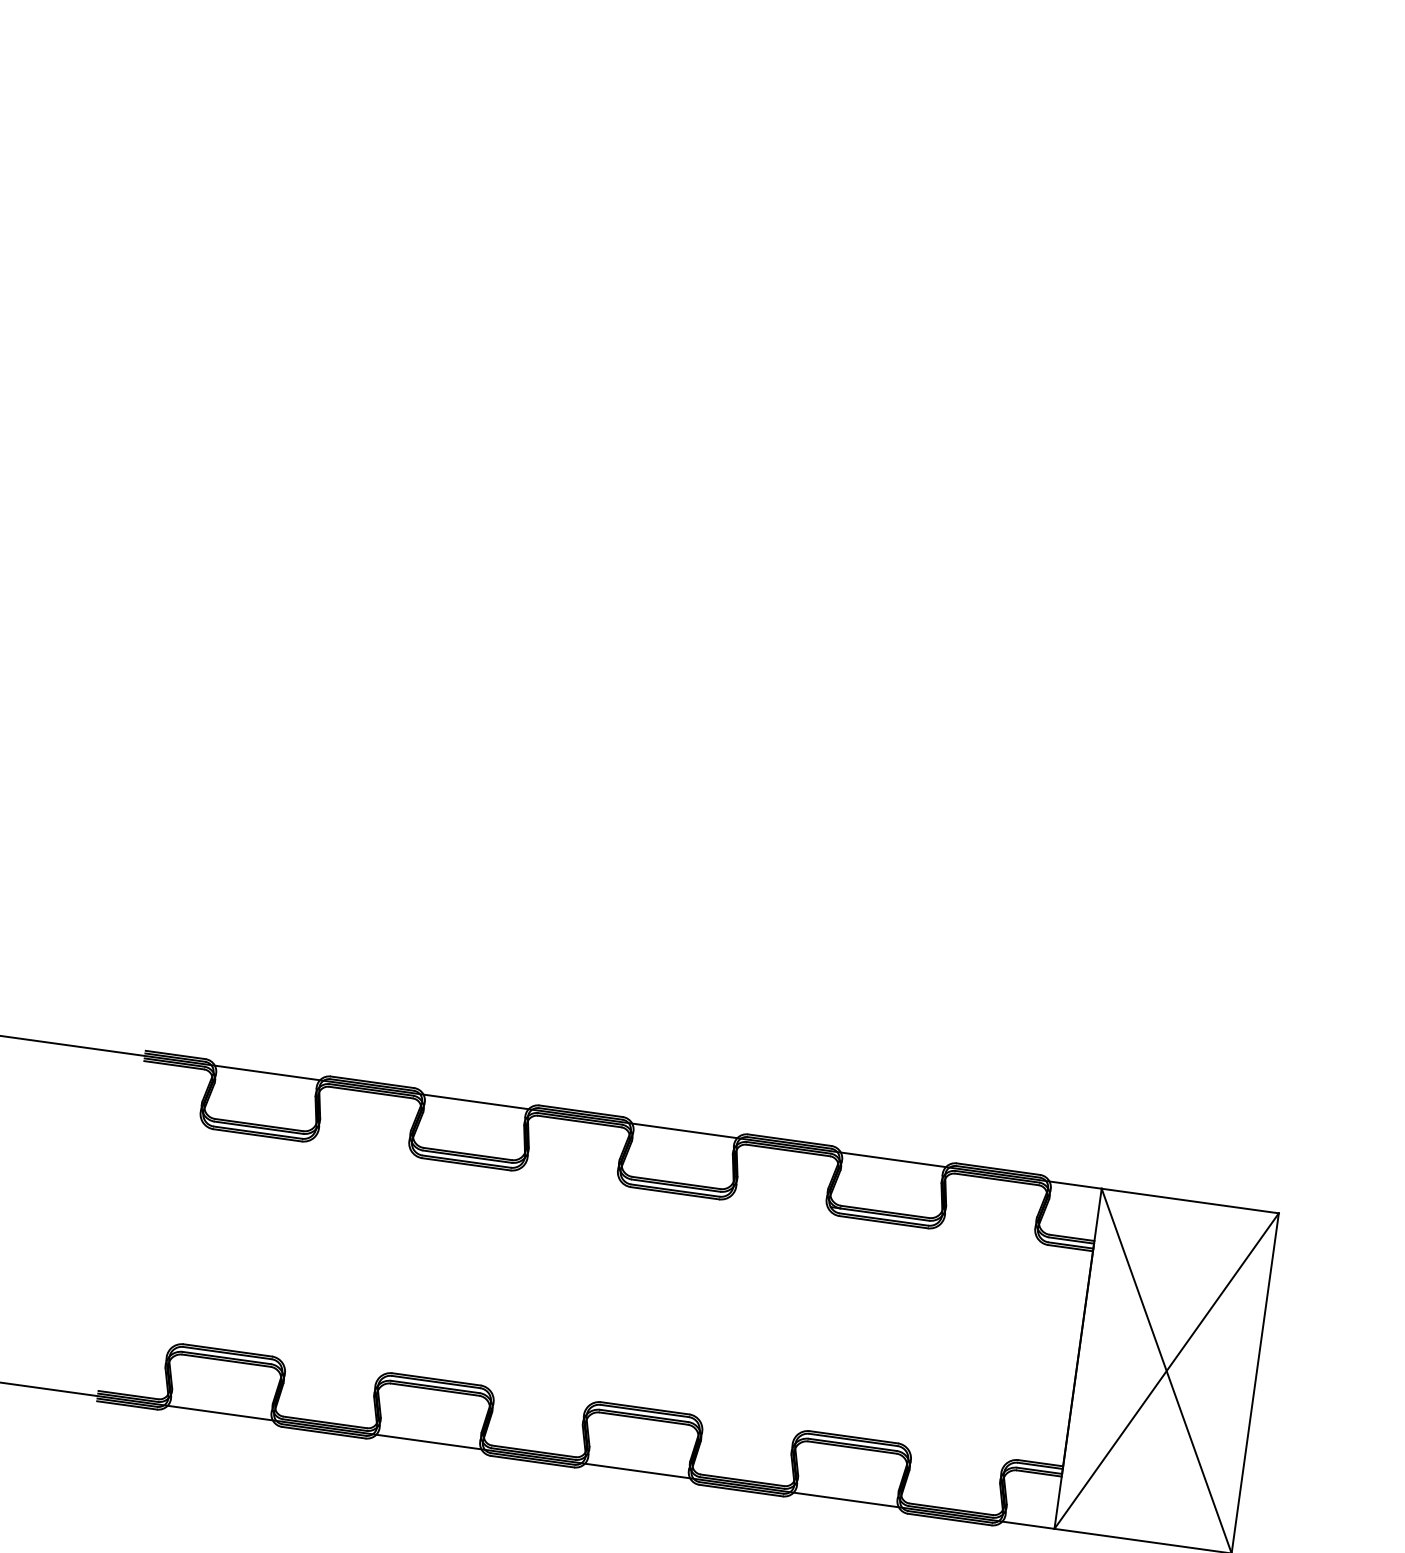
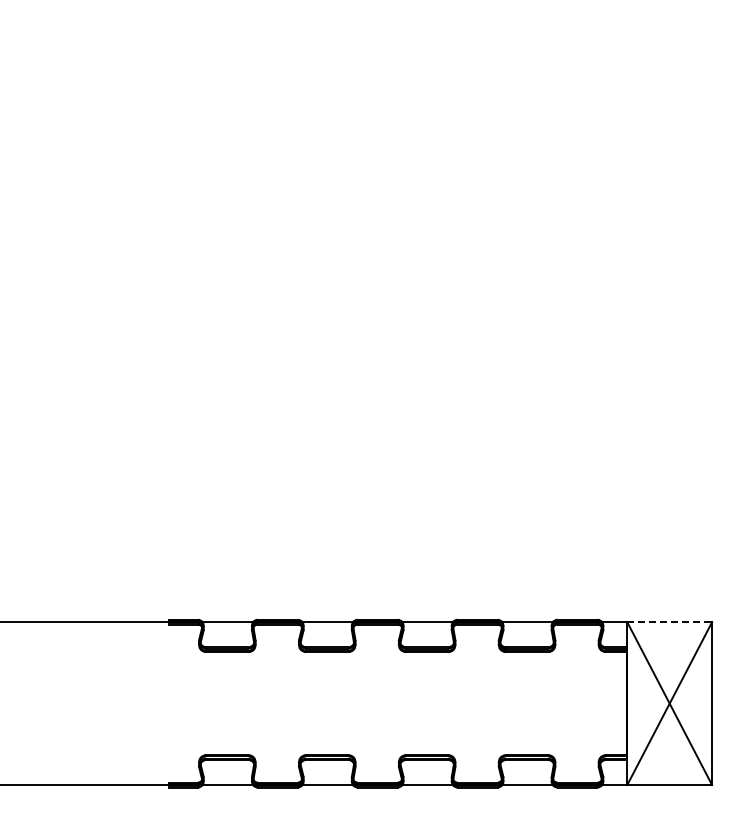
line: (1191, 1201) -> (670, 622), solid -> dashed

